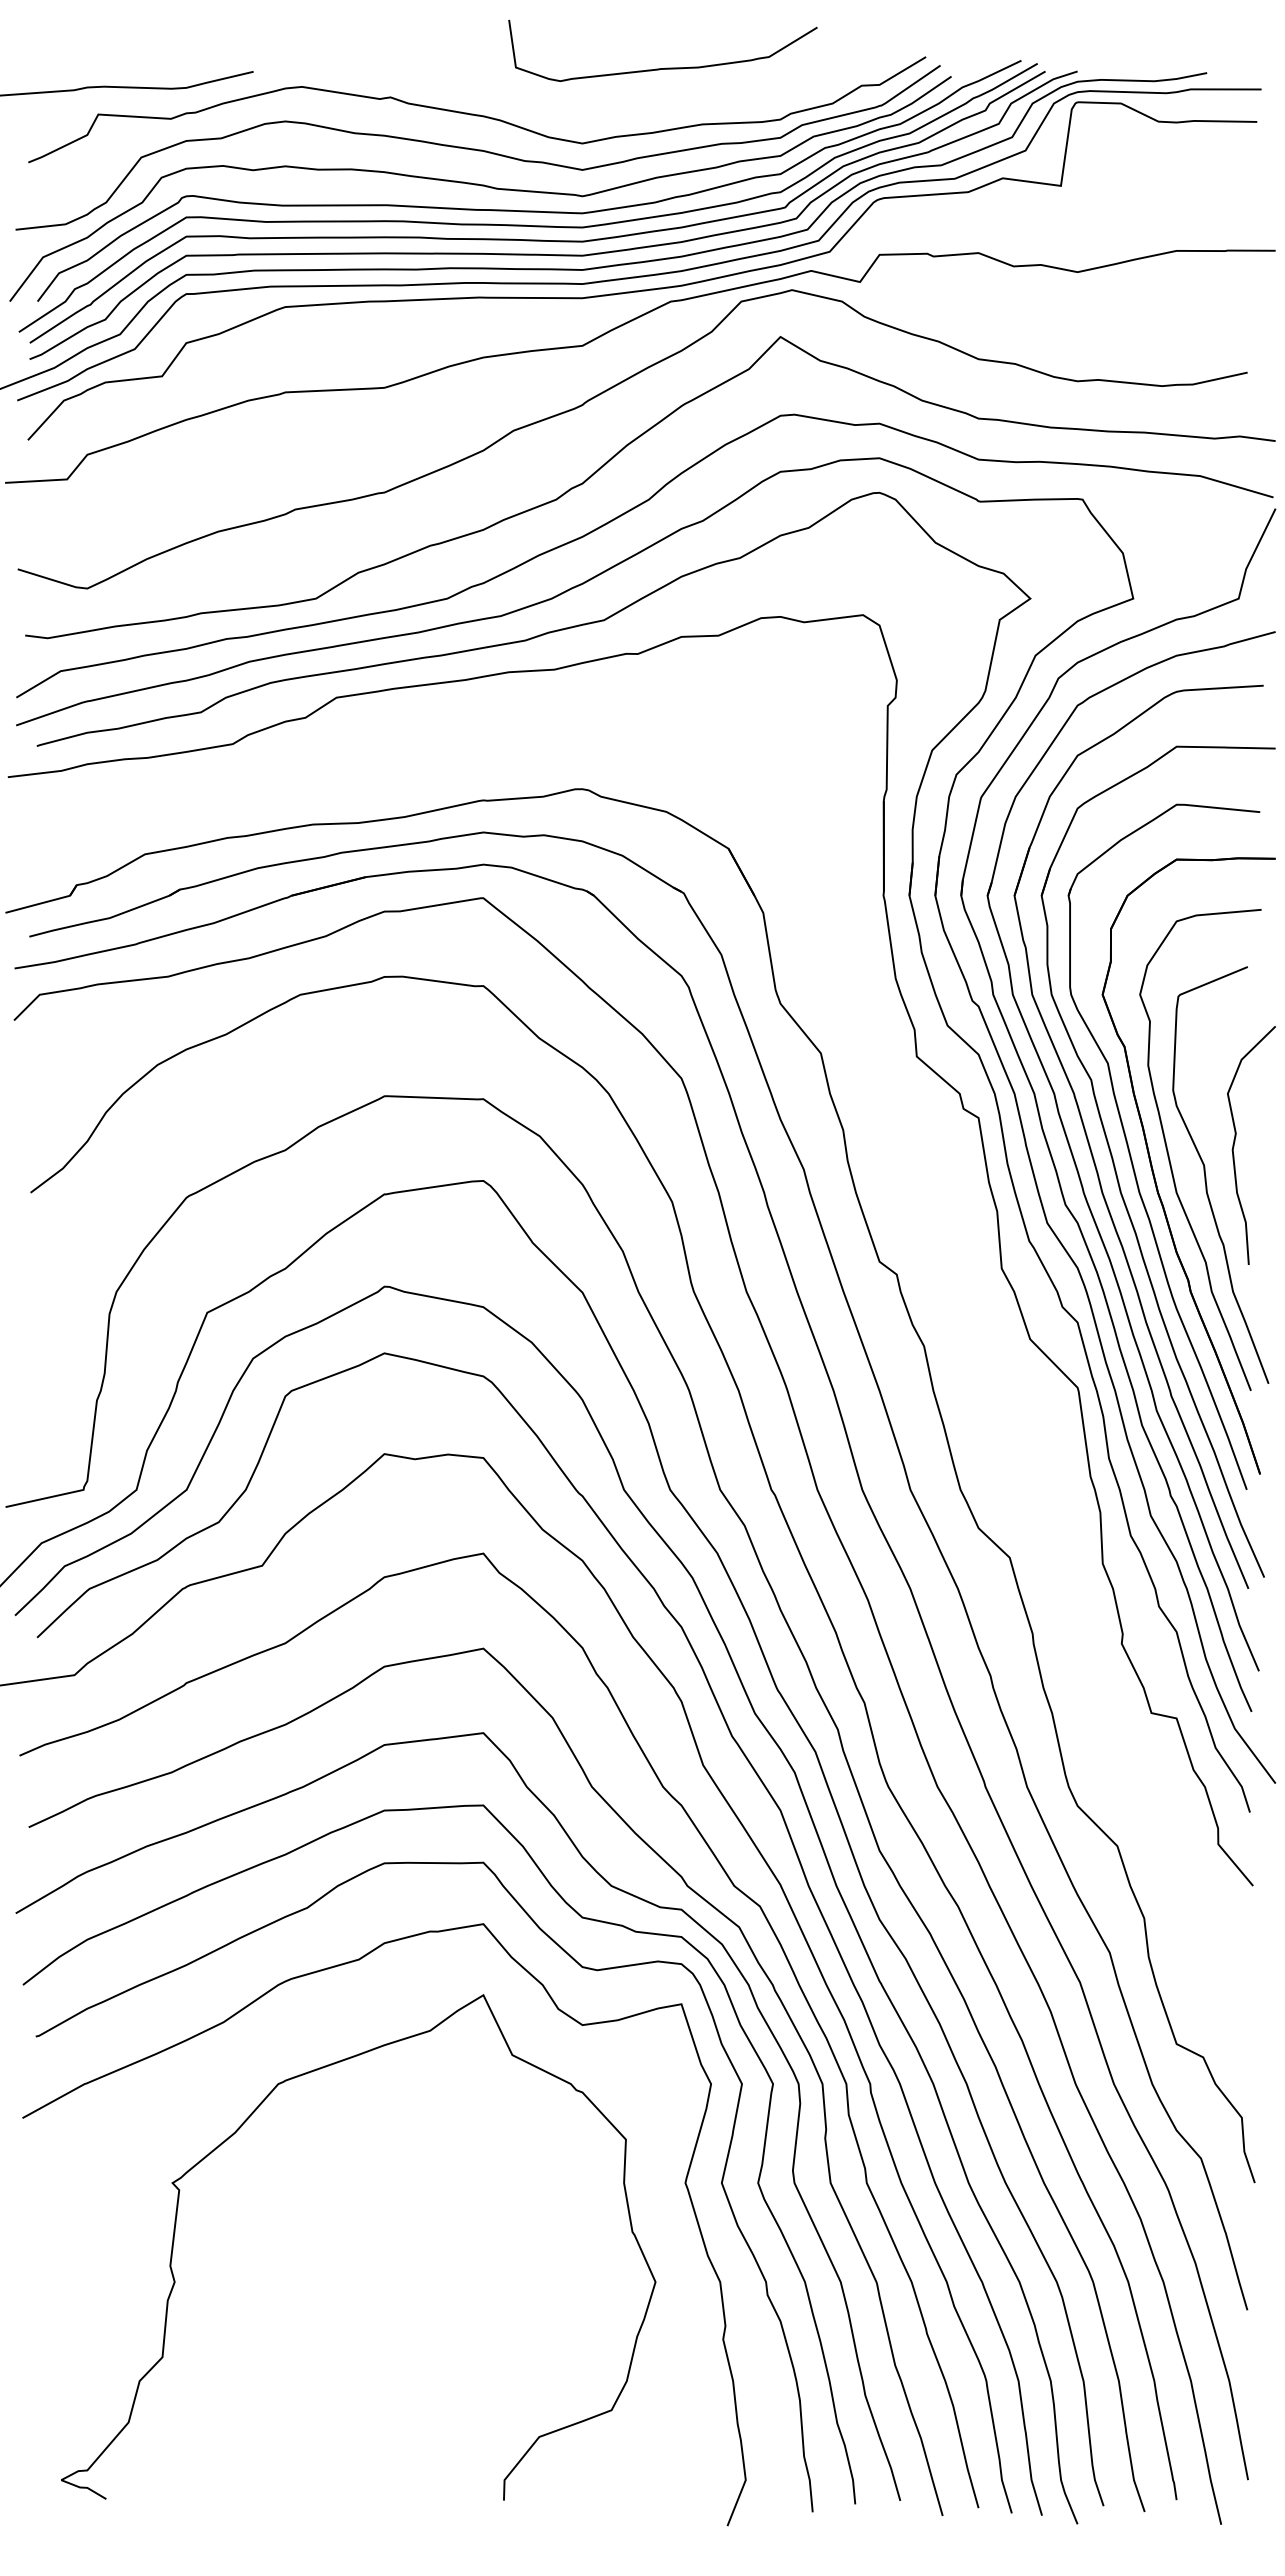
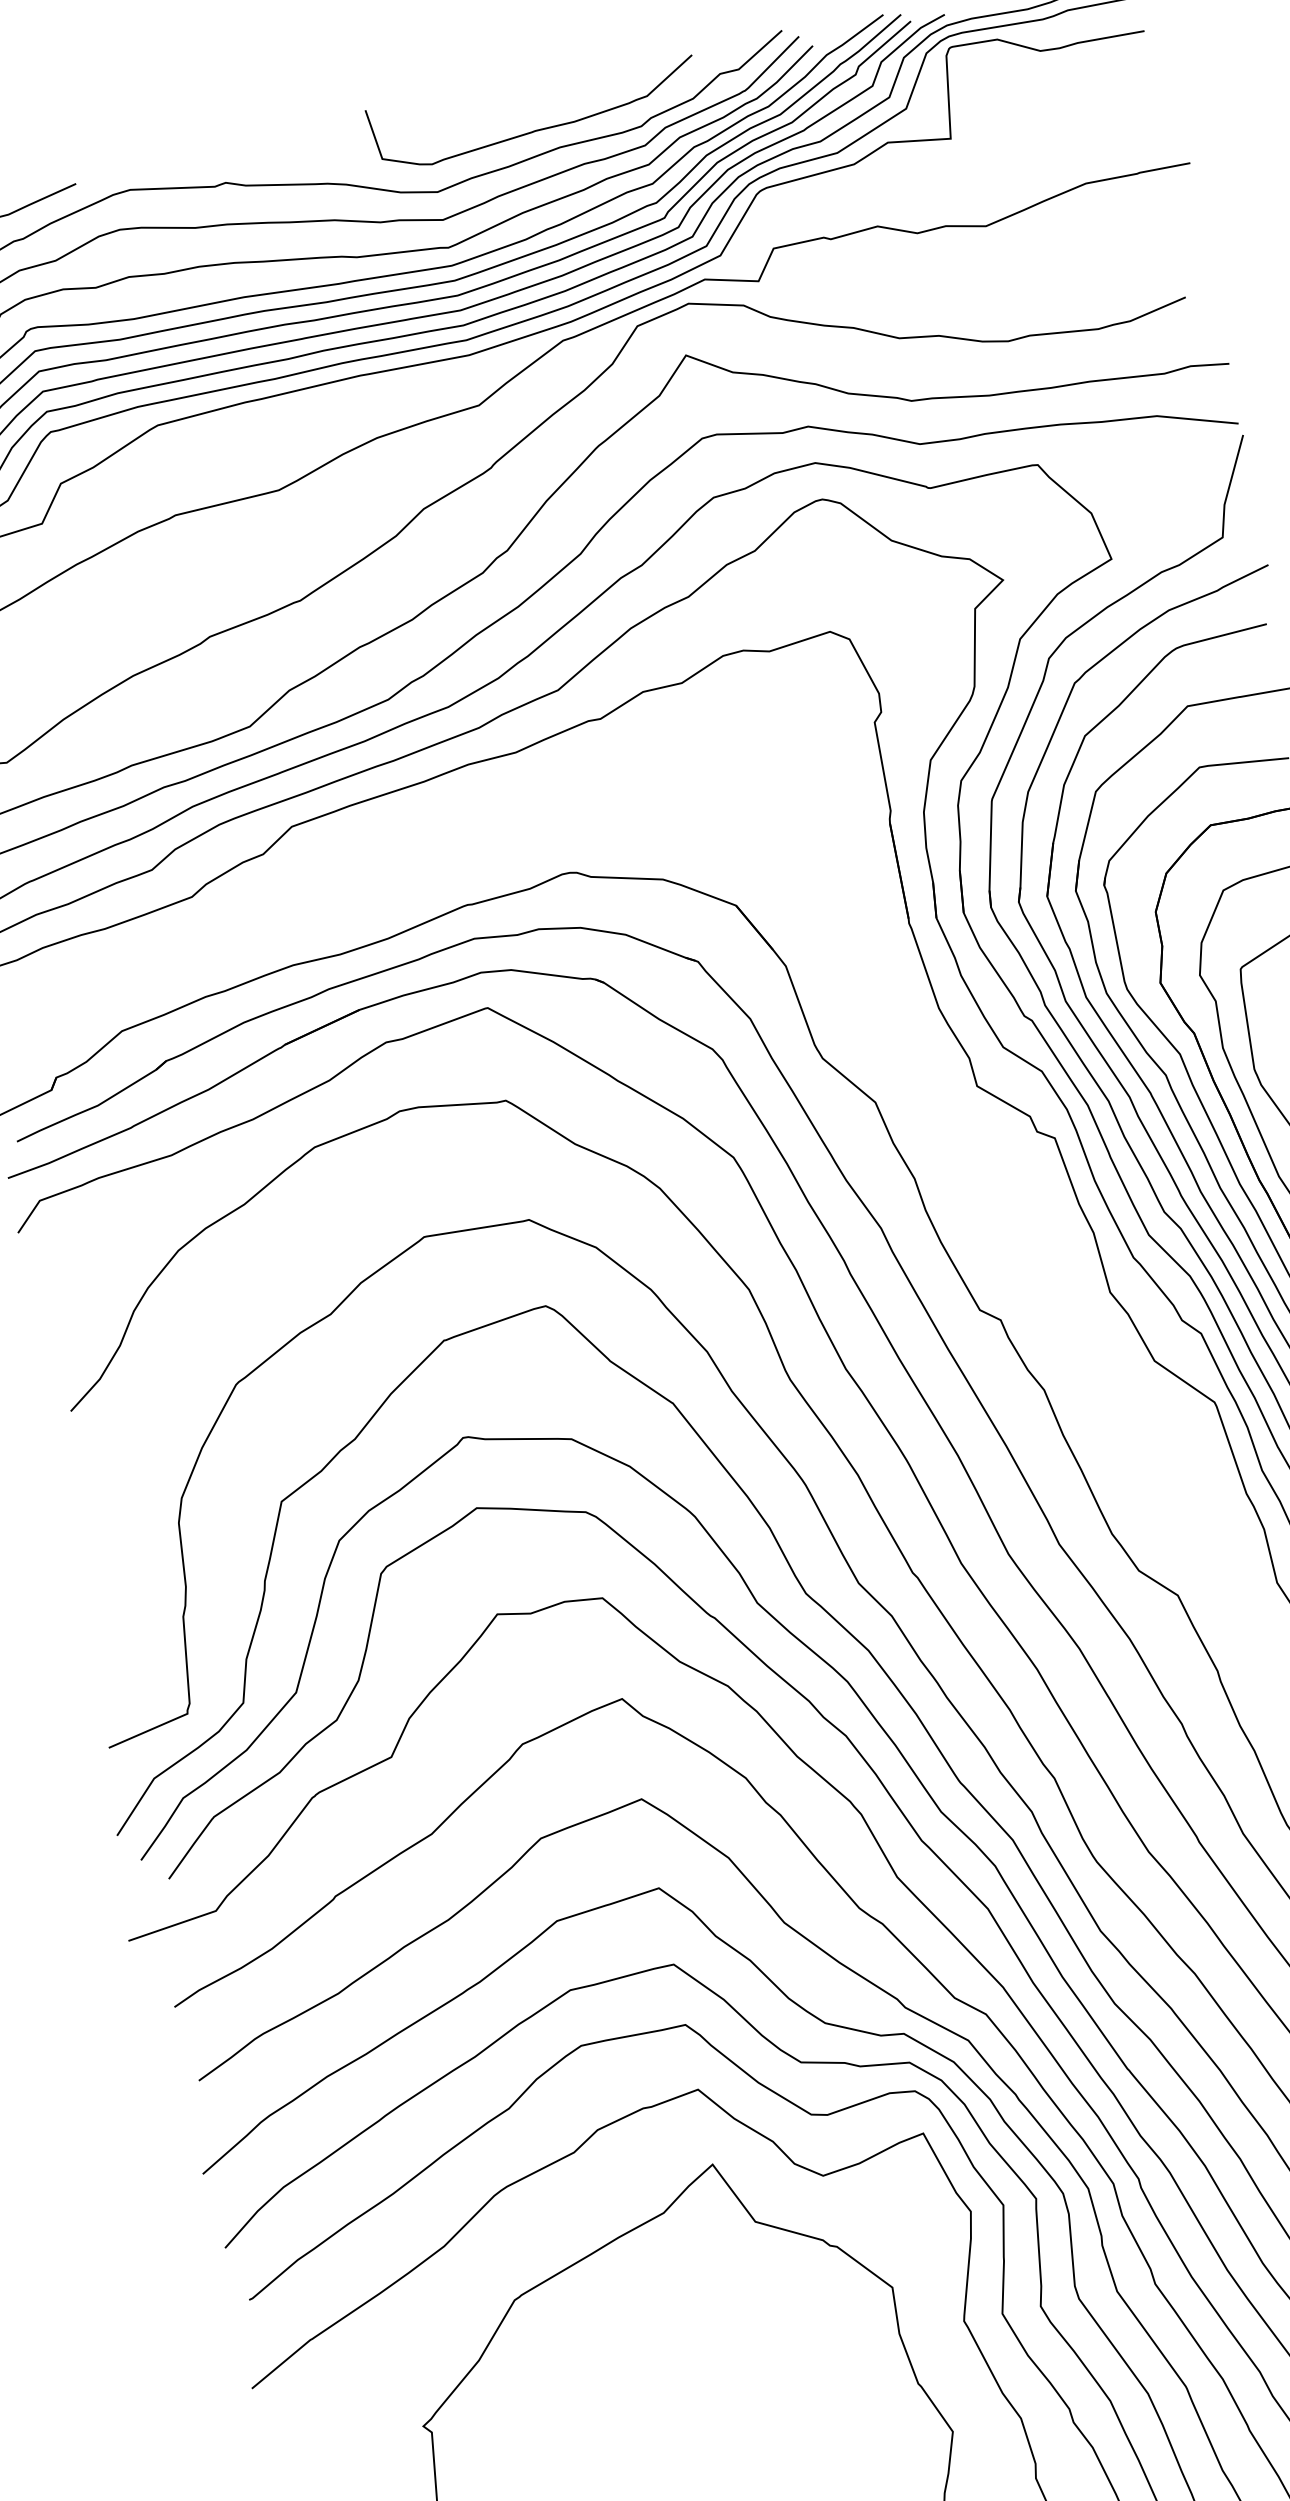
curve: (665, 67) -> (540, 128), moved

